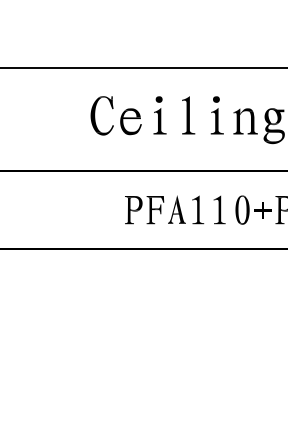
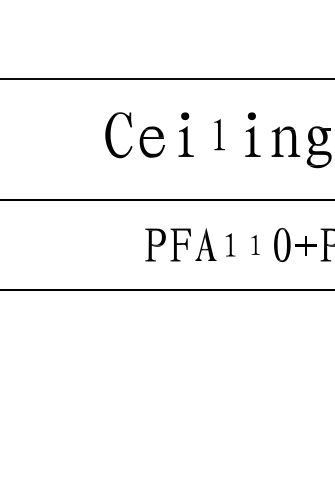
part: (188, 115) -> (219, 134), size x0.7
part: (198, 209) -> (230, 244), size x0.7
part: (219, 209) -> (255, 244), size x0.6

